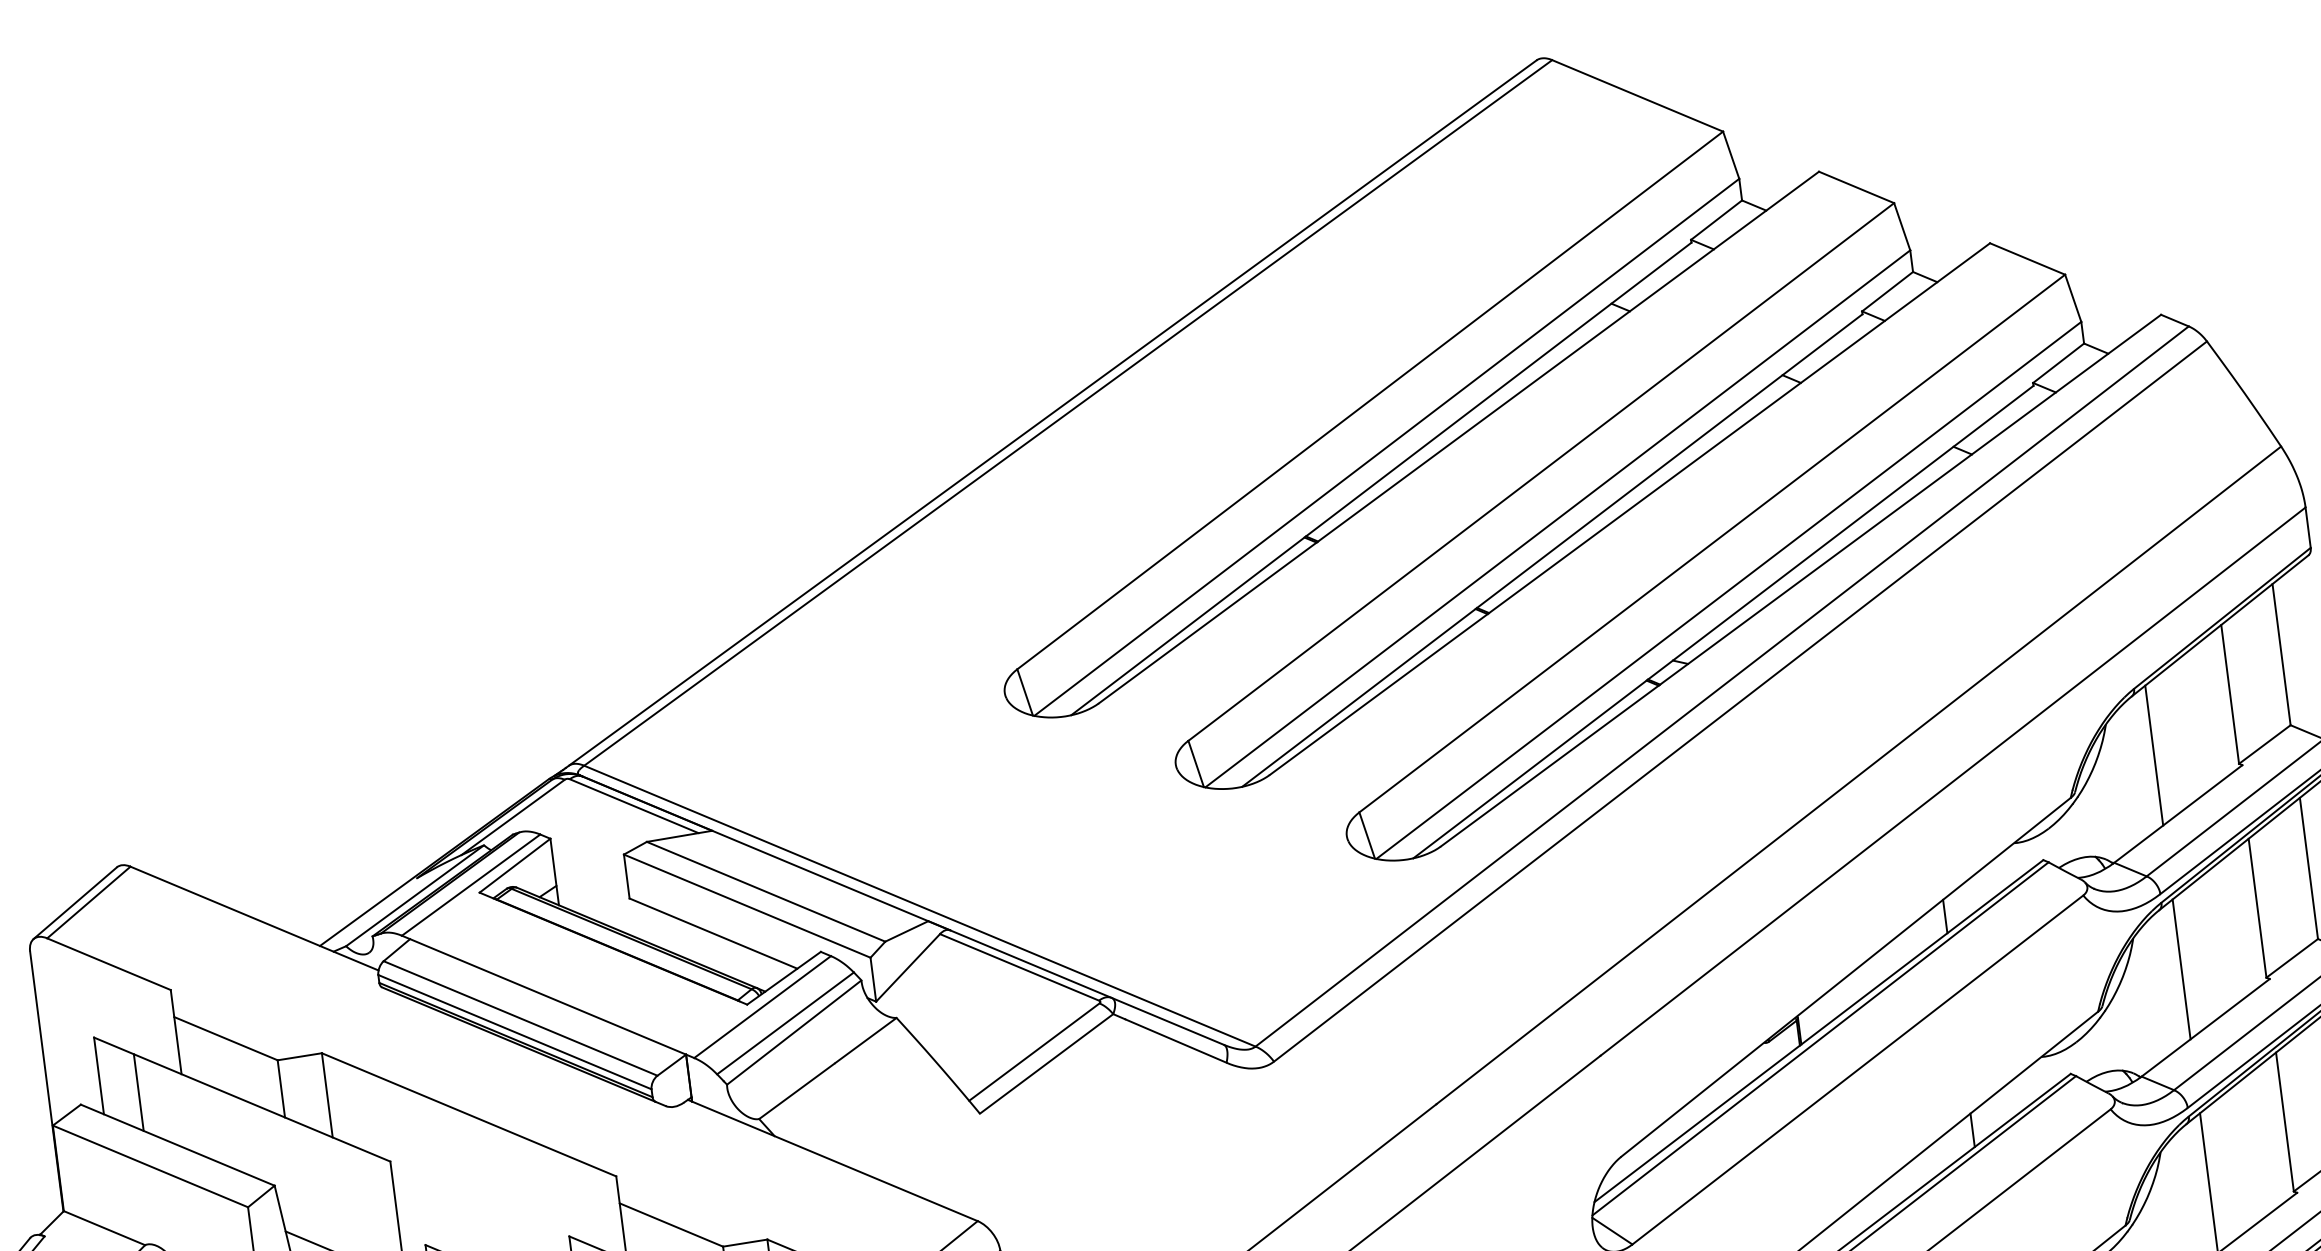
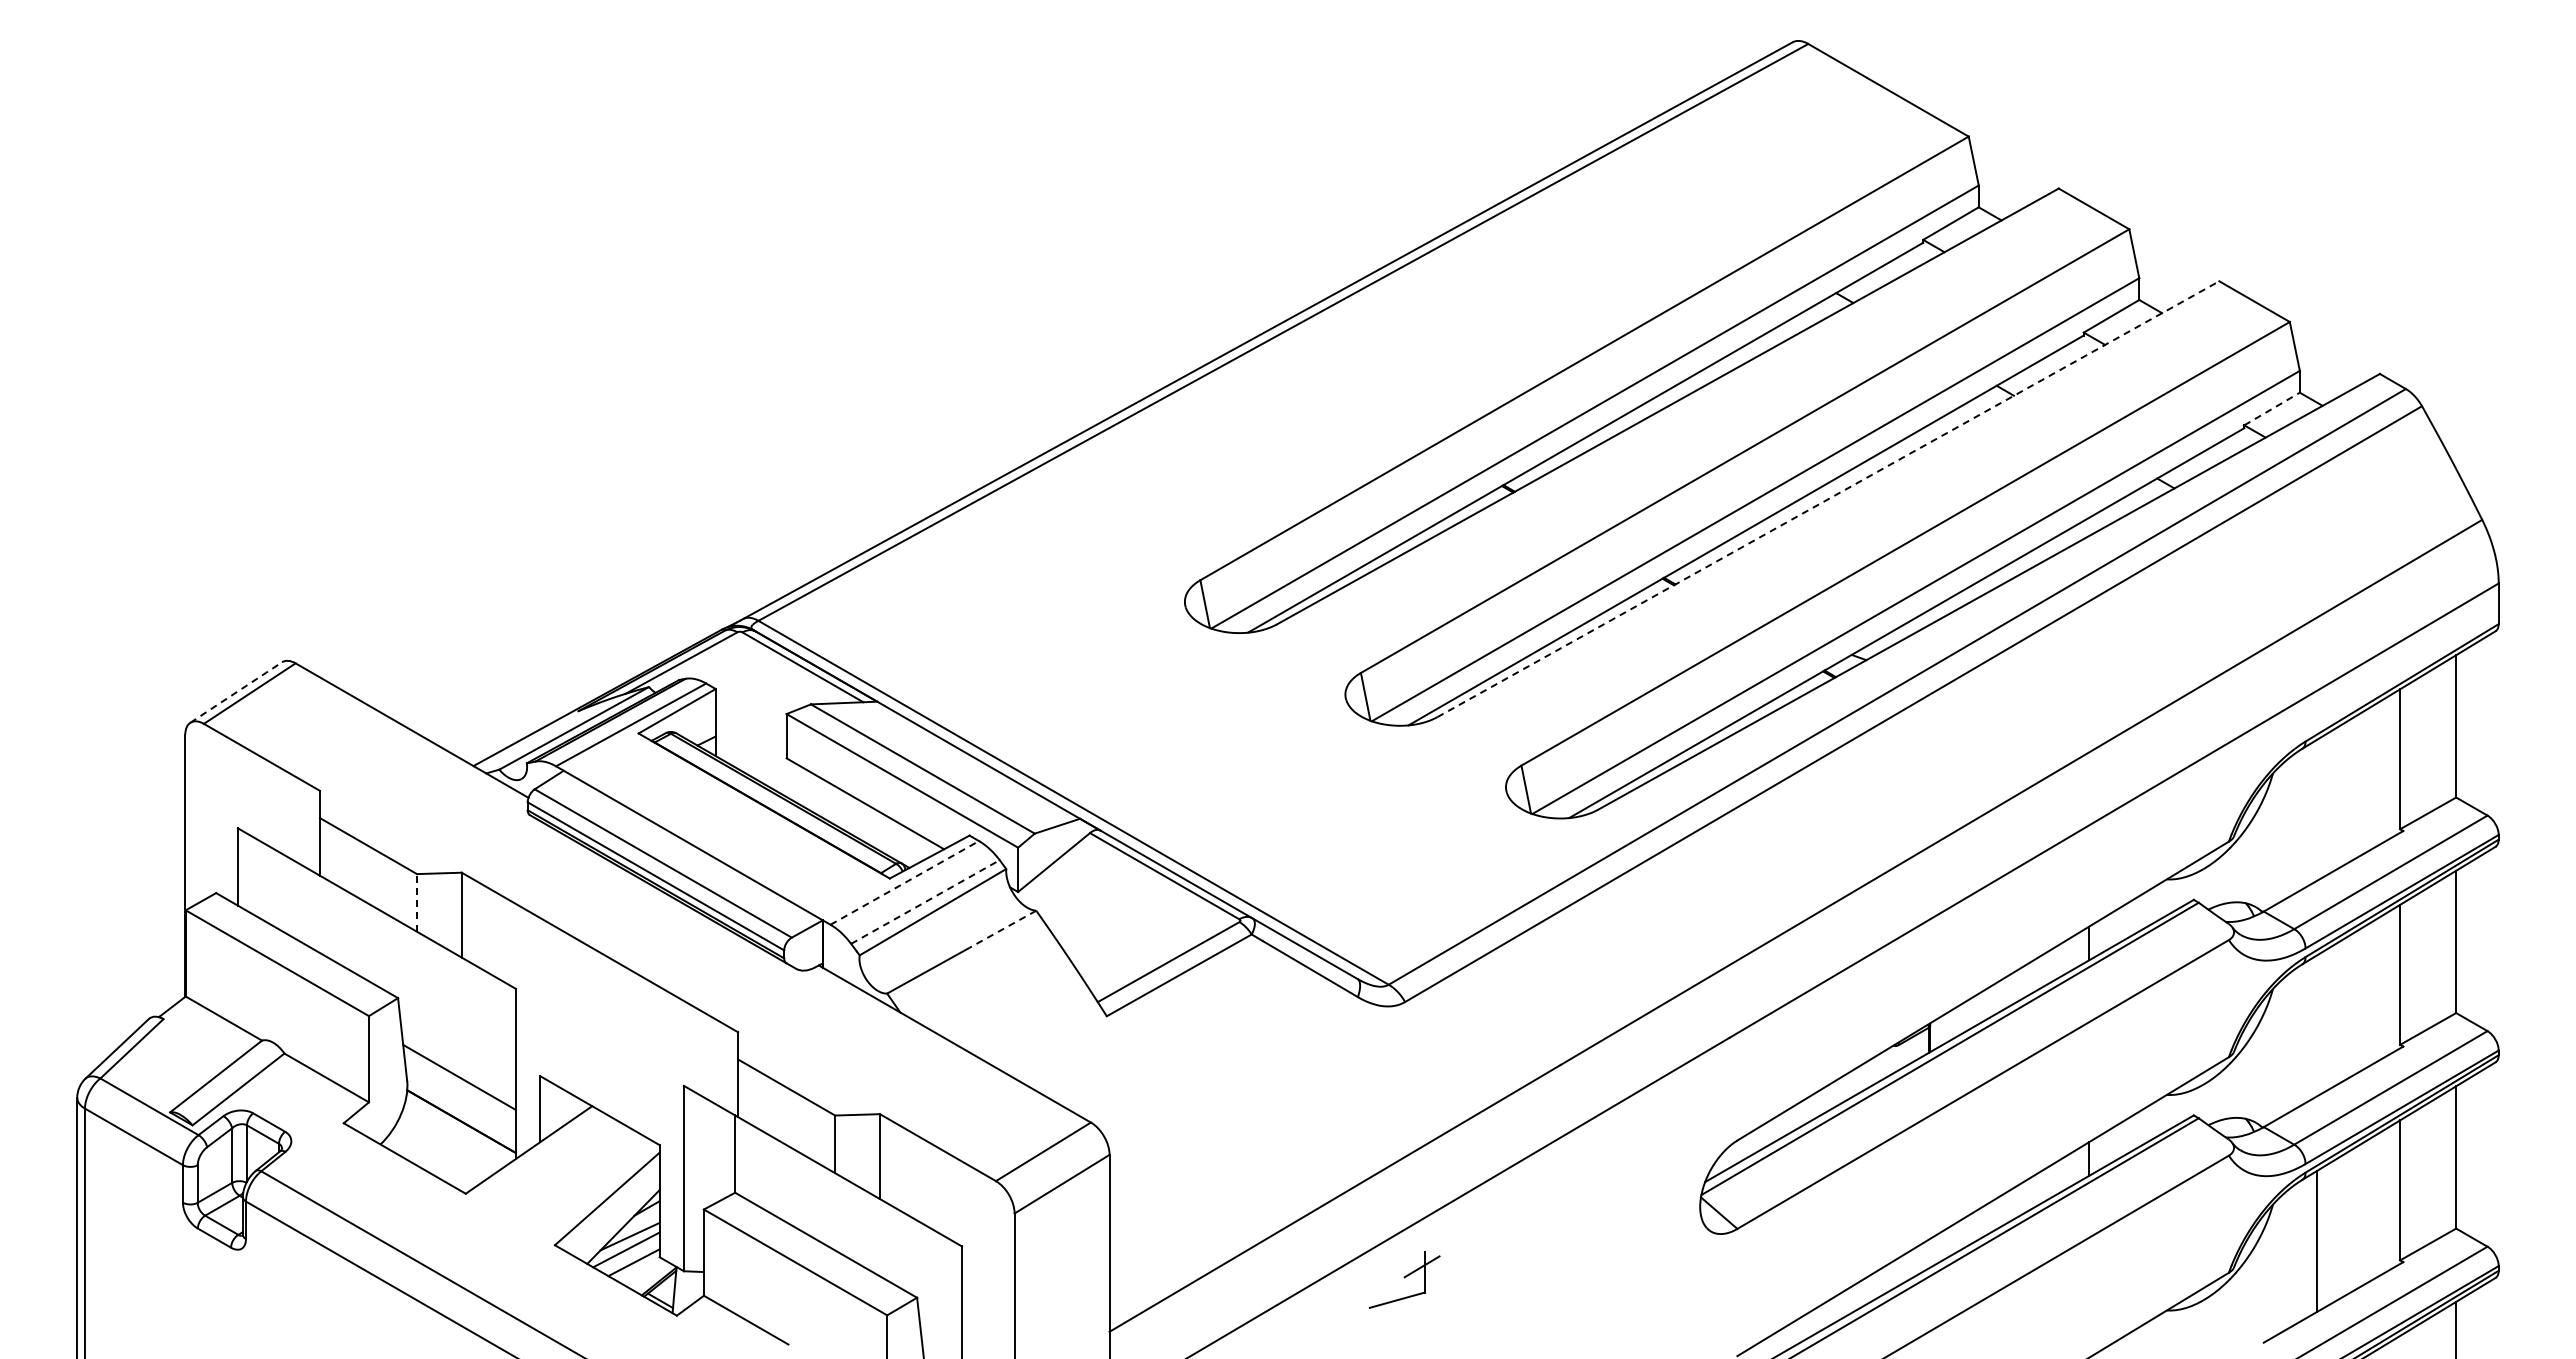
line: (2058, 362) -> (2272, 408), solid -> dashed
line: (1630, 509) -> (1828, 499), solid -> dashed
line: (2154, 754) -> (2317, 809), removed
line: (75, 903) -> (236, 692), solid -> dashed
line: (2181, 968) -> (2317, 1025), removed
line: (763, 1006) -> (905, 882), solid -> dashed
line: (785, 1022) -> (925, 901), solid -> dashed
line: (865, 1040) -> (1002, 929), solid -> dashed
line: (281, 1088) -> (417, 902), solid -> dashed
line: (139, 1092) -> (275, 888), removed

